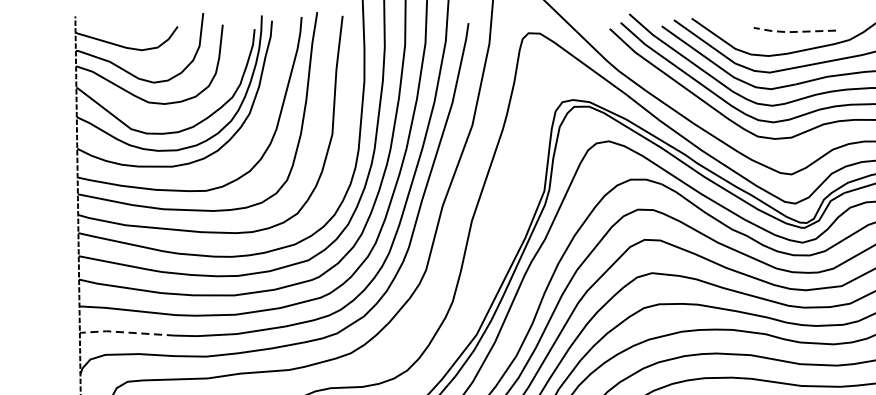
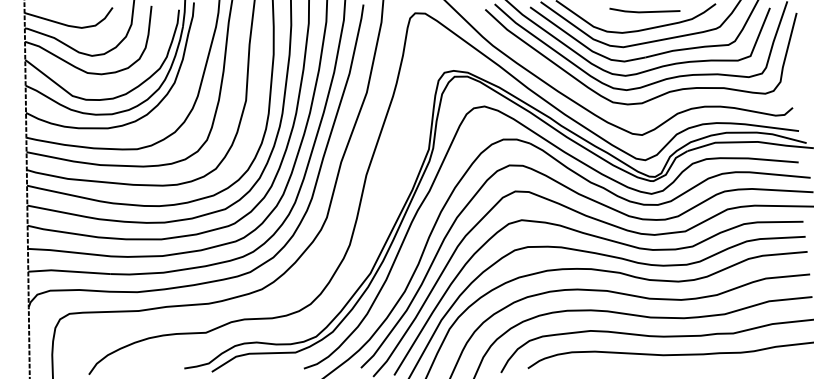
line: (793, 32) -> (643, 12), dashed -> solid
line: (125, 332) -> (67, 271), dashed -> solid

